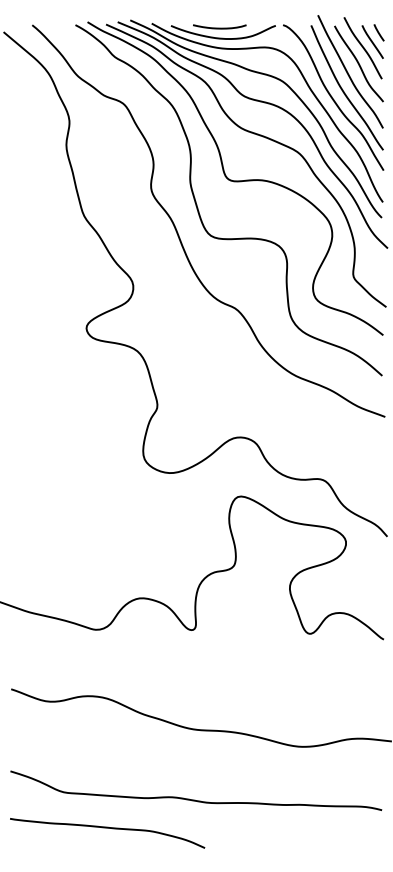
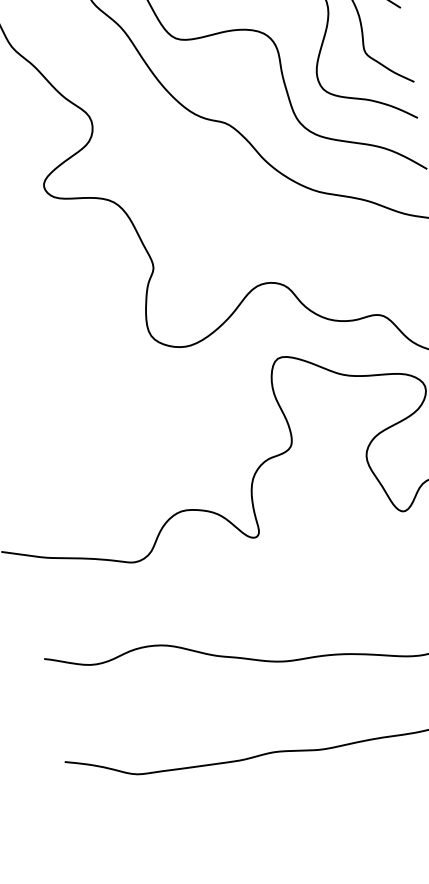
curve: (107, 828) -> (201, 808), removed

